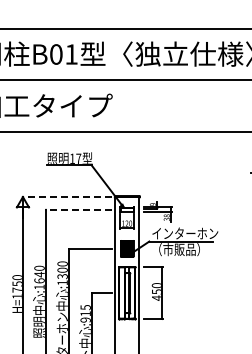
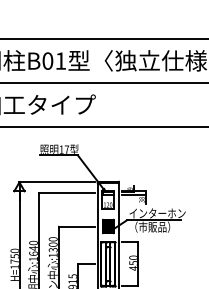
line: (66, 197) -> (56, 182), dashed -> solid
line: (78, 209) -> (66, 193), dashed -> solid

